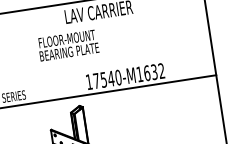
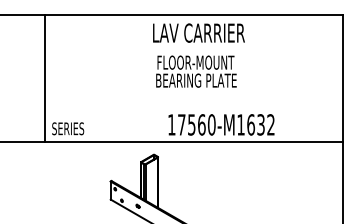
text: (68, 45) -> (196, 71), moved
text: (110, 78) -> (201, 124), 17540-M1632 -> 17560-M1632

